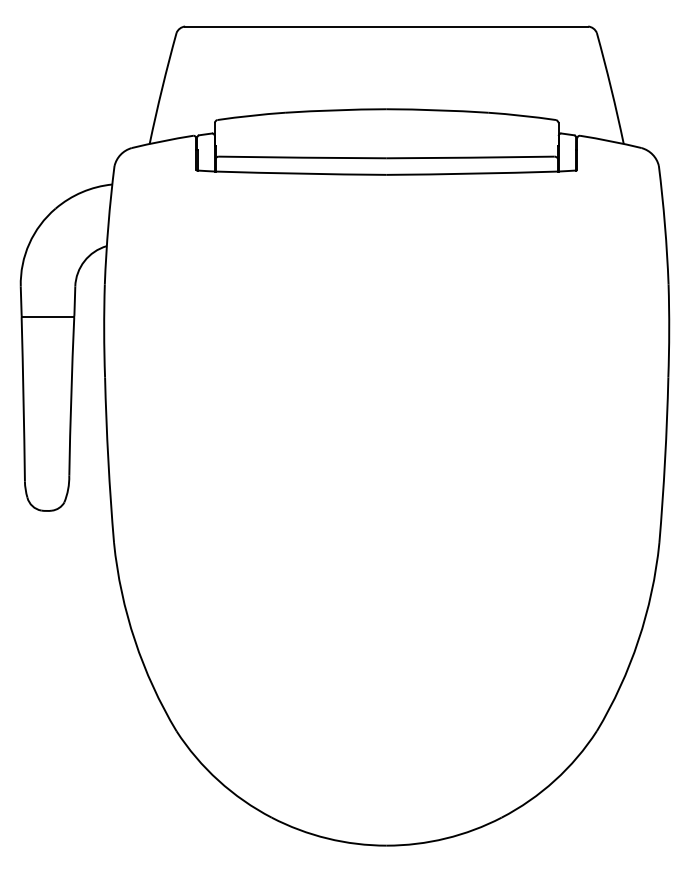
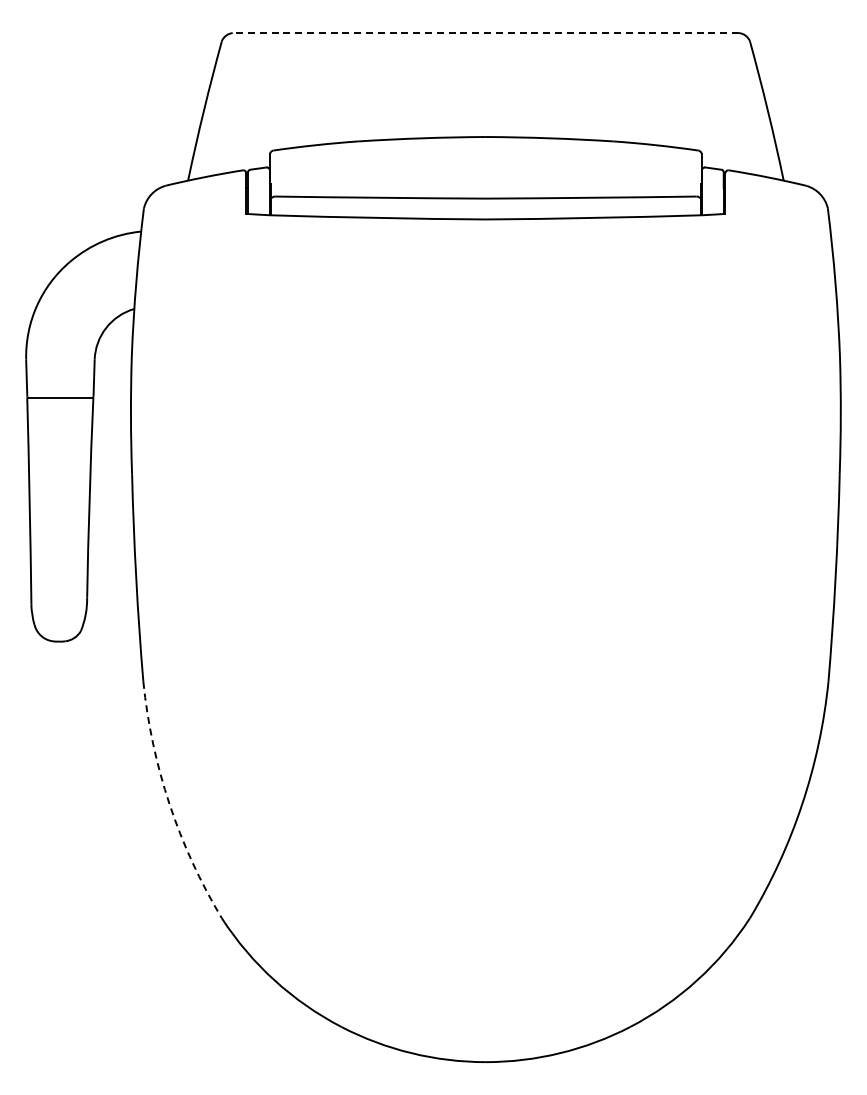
line: (386, 26) -> (485, 33), solid -> dashed
arc: (134, 640) -> (169, 804), solid -> dashed

